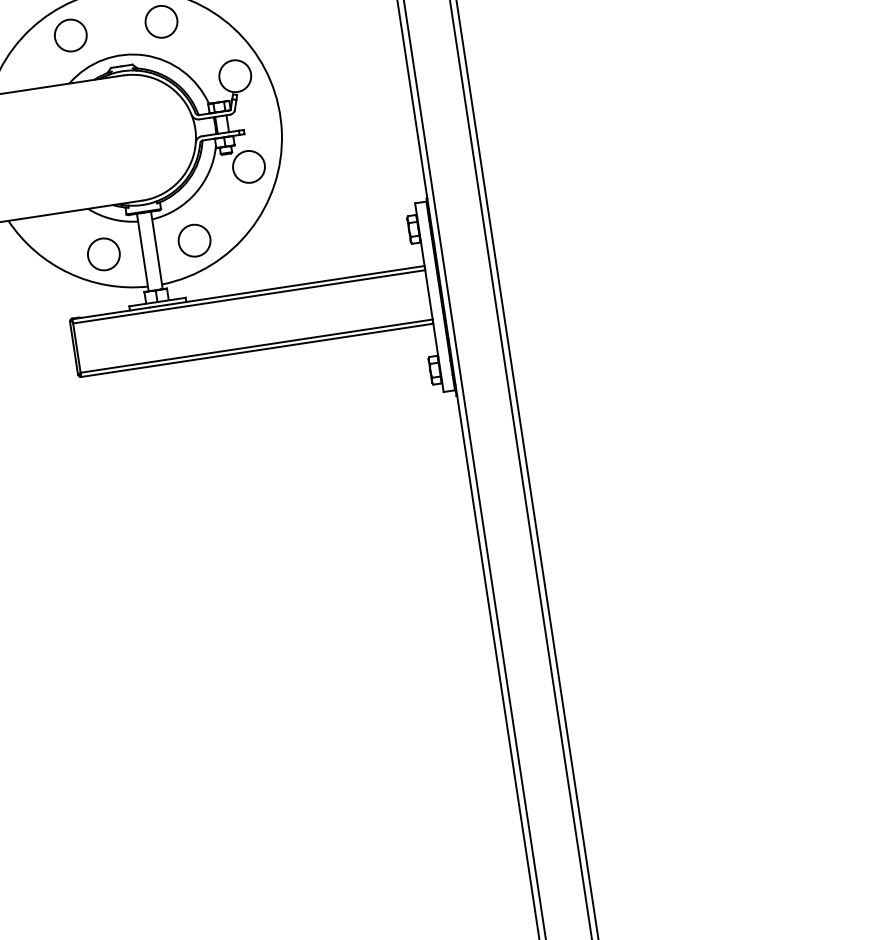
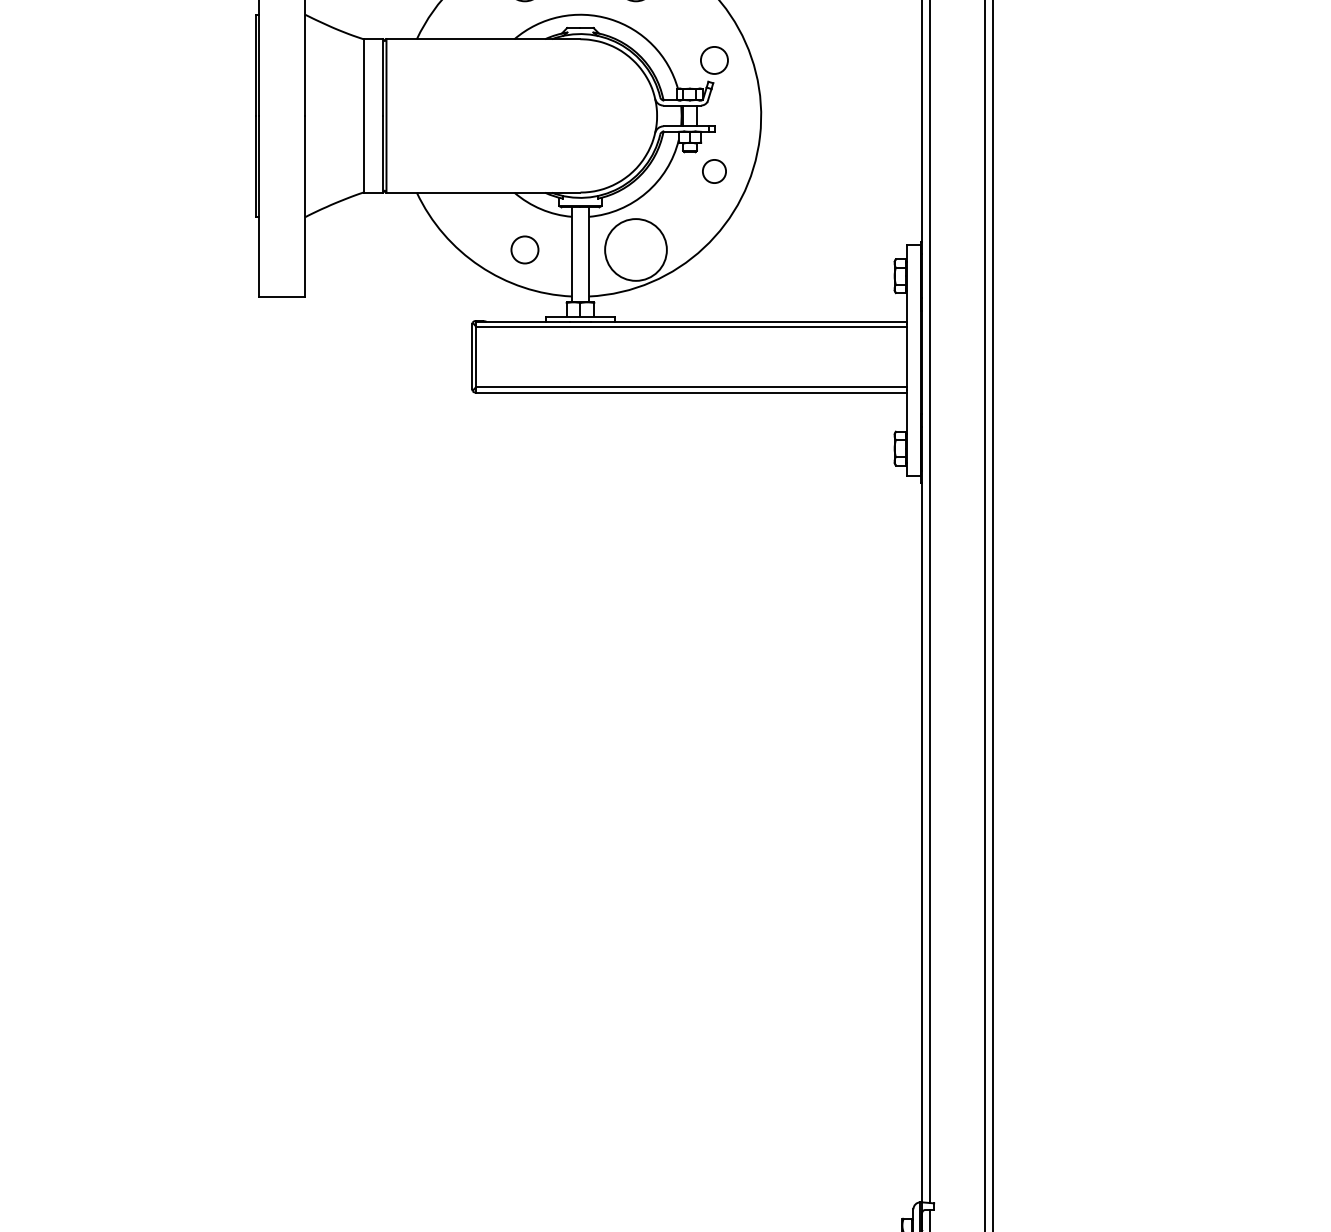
circle: (235, 76) -> (714, 60), size x0.7
circle: (249, 166) -> (714, 171), size x0.6
circle: (194, 240) -> (635, 249), size x1.6
circle: (103, 254) -> (524, 249), size x0.7

